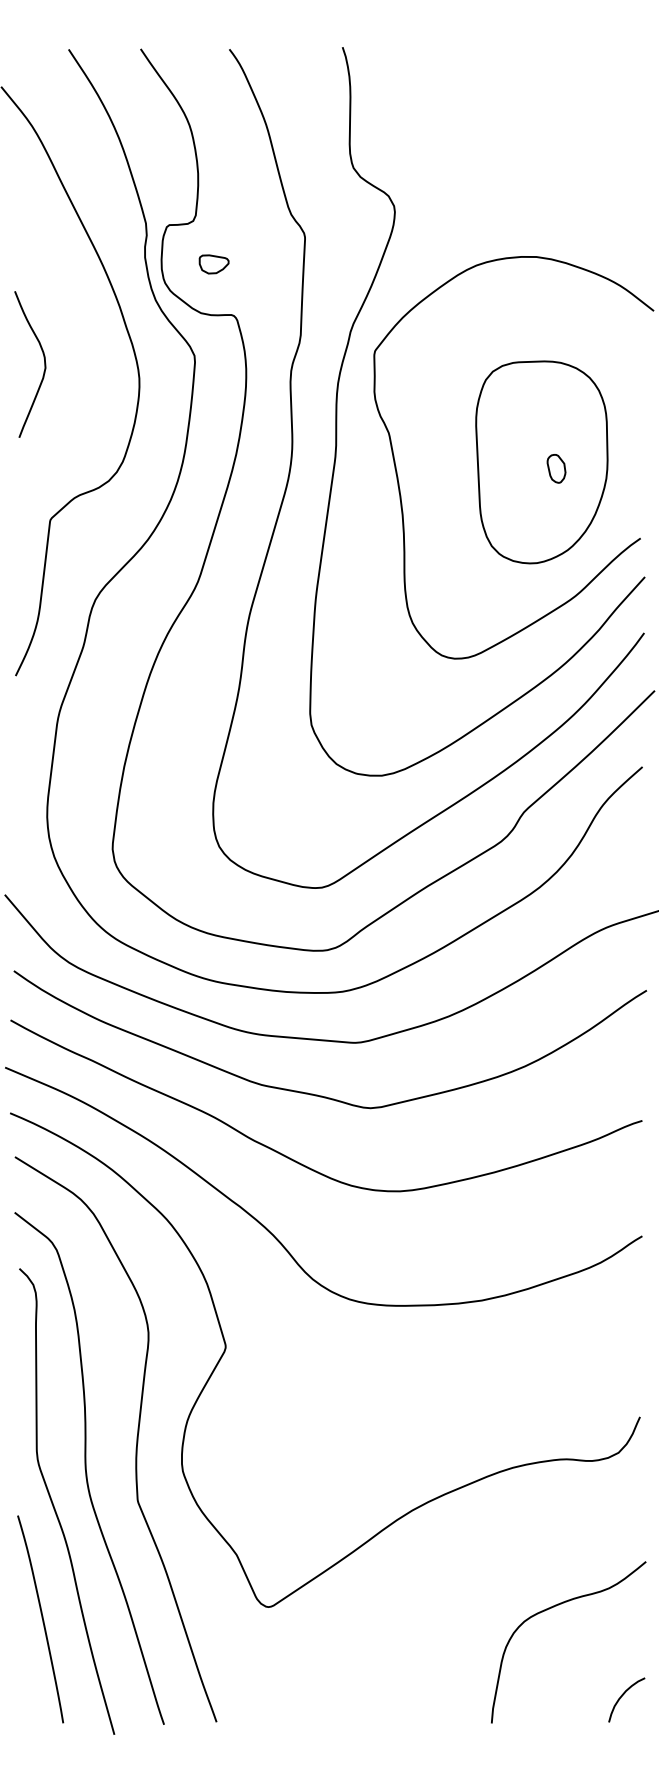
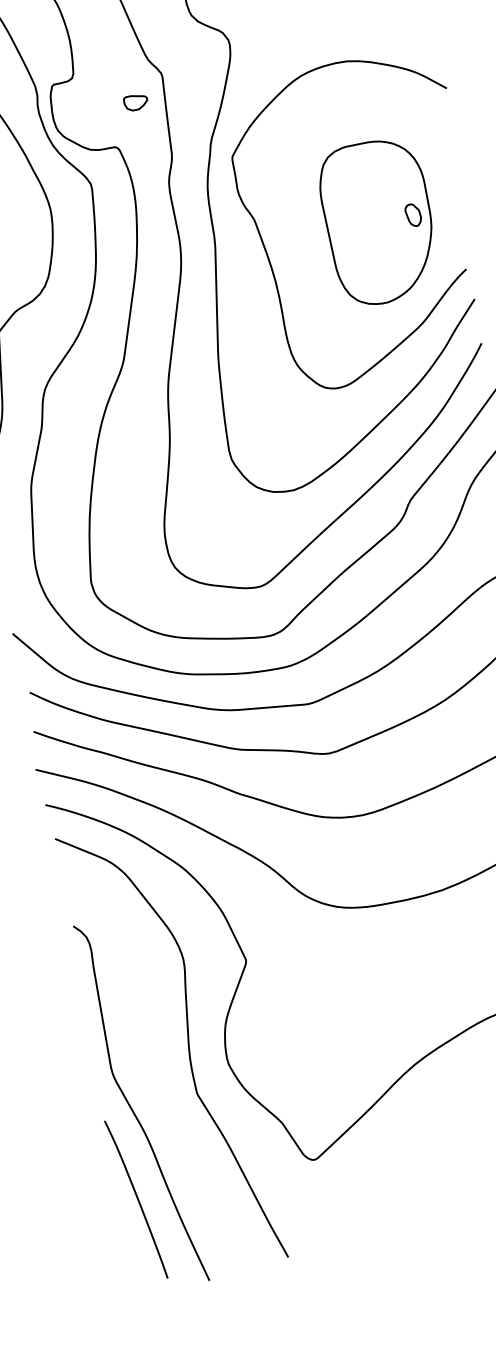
part: (213, 264) -> (135, 102), moved
part: (556, 468) -> (413, 215), moved
curve: (86, 1468) -> (152, 1074), removed

